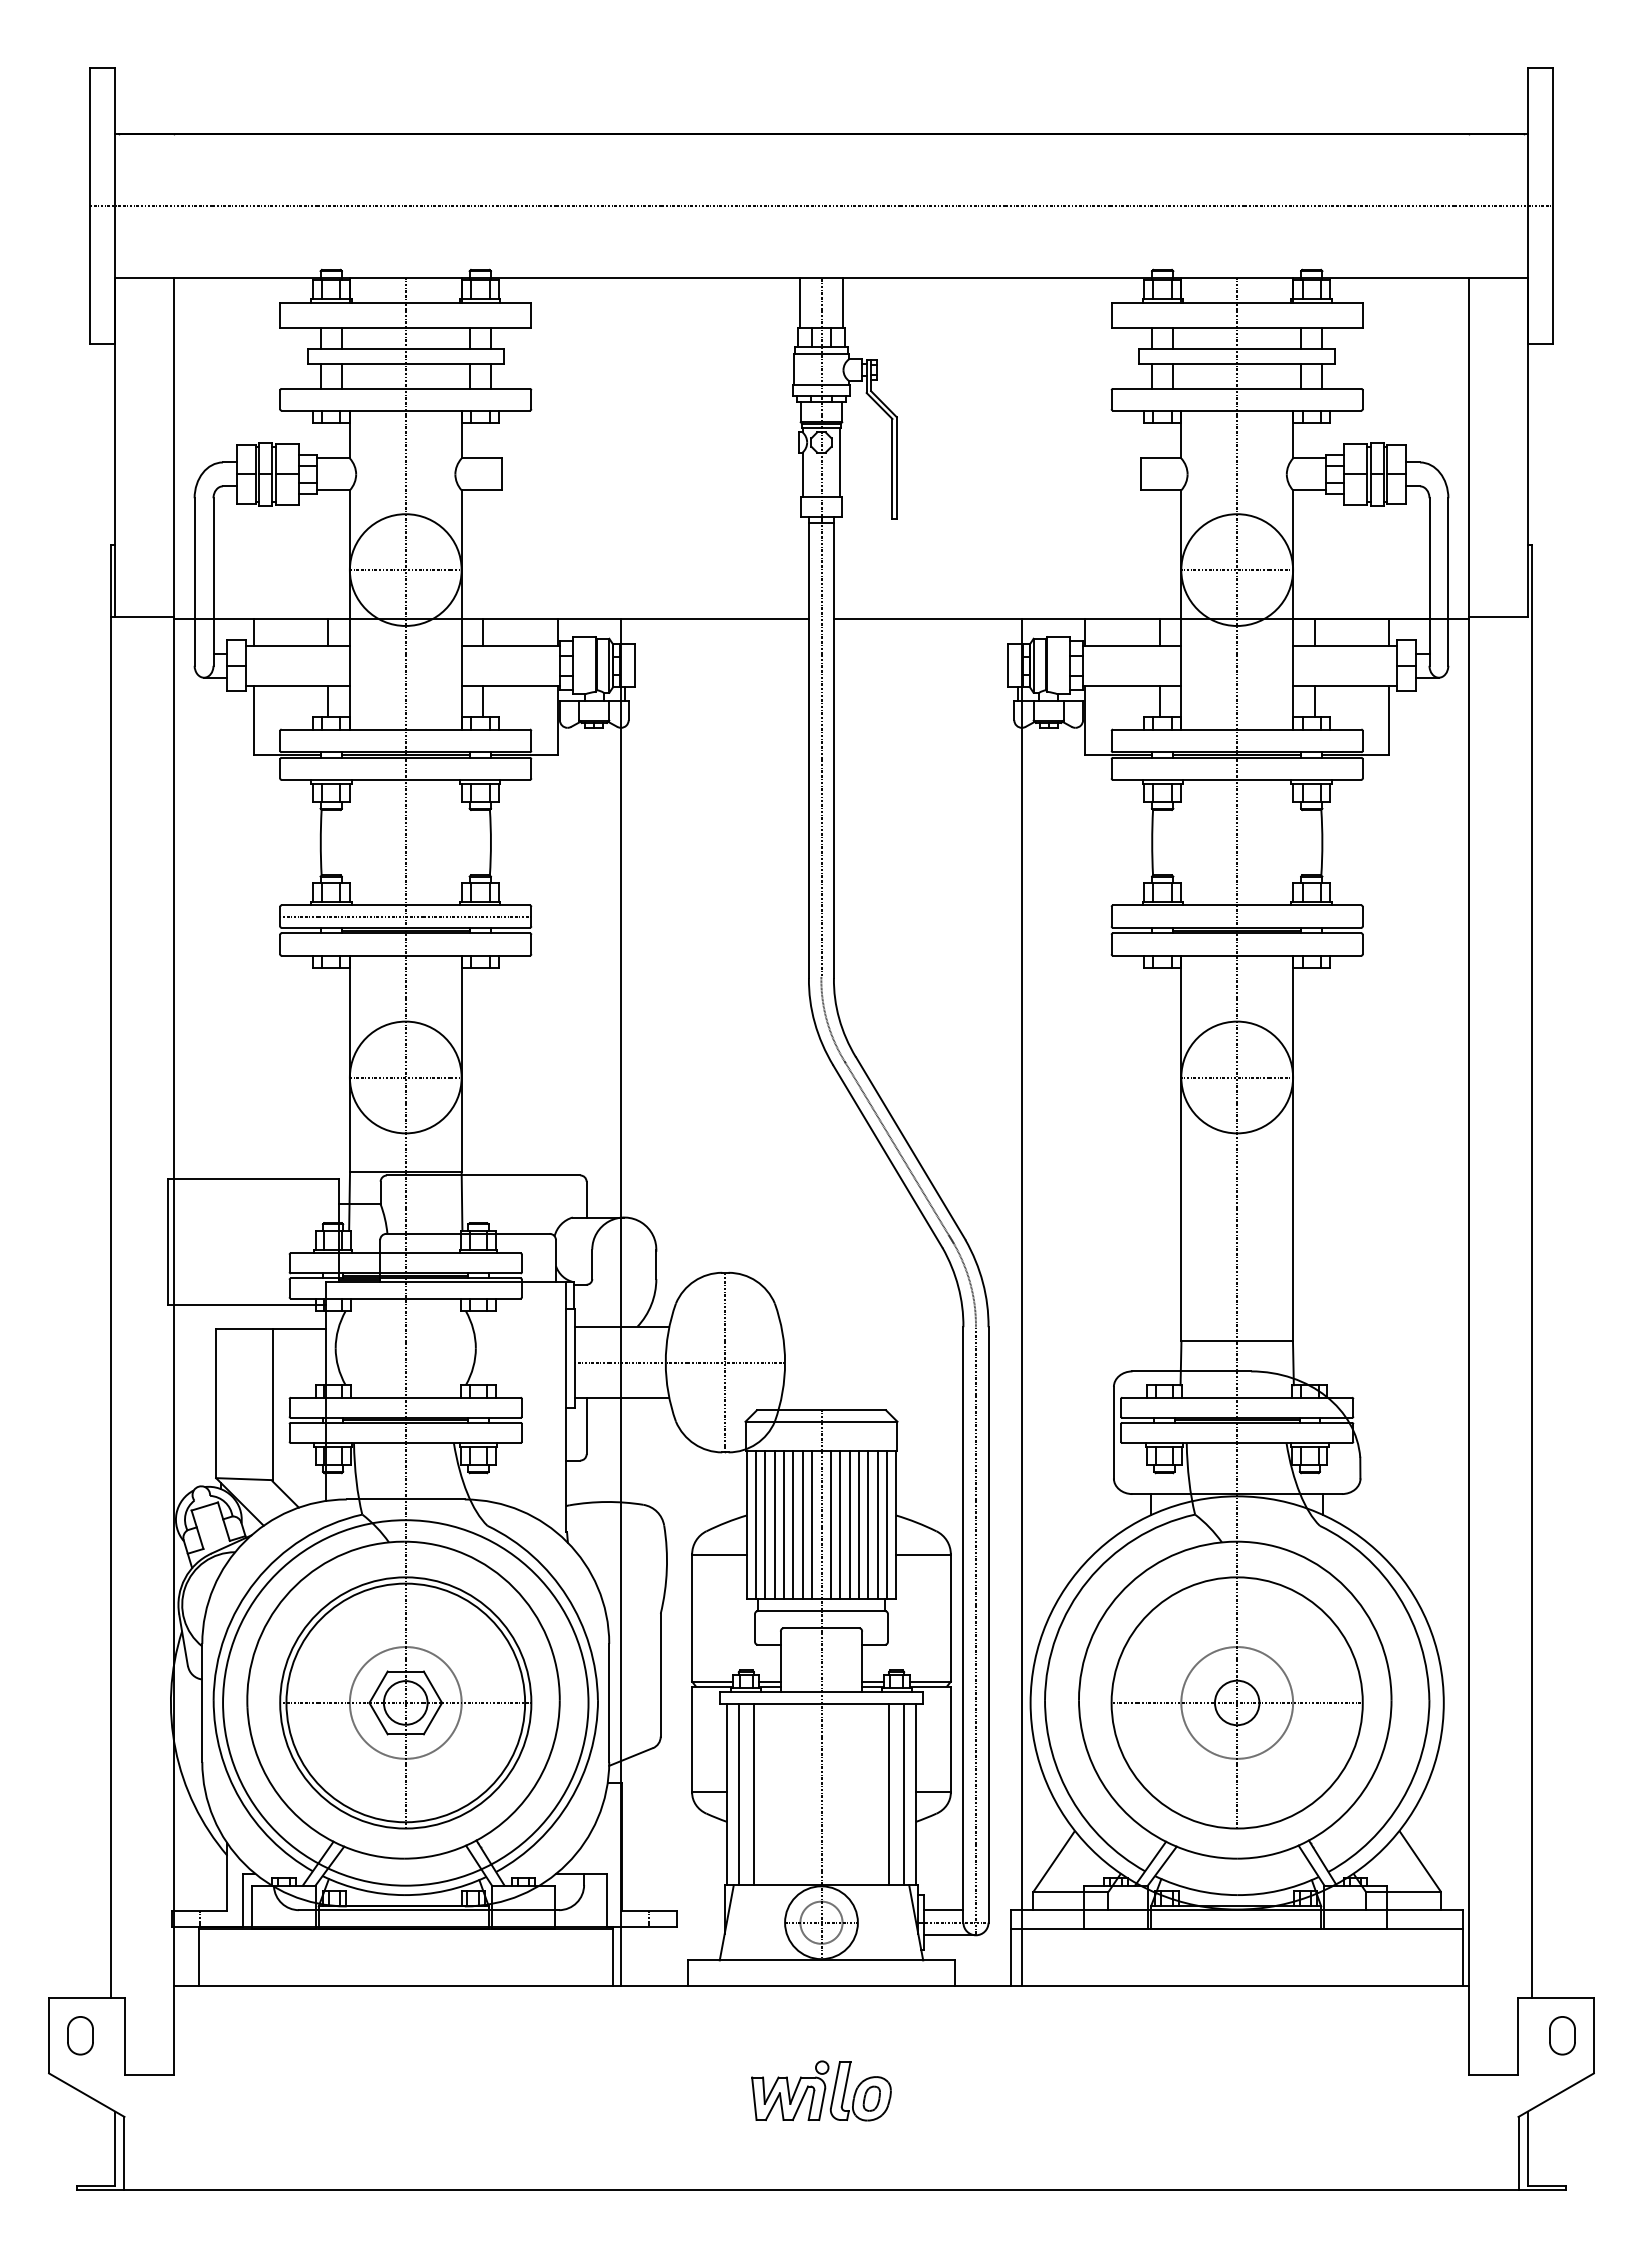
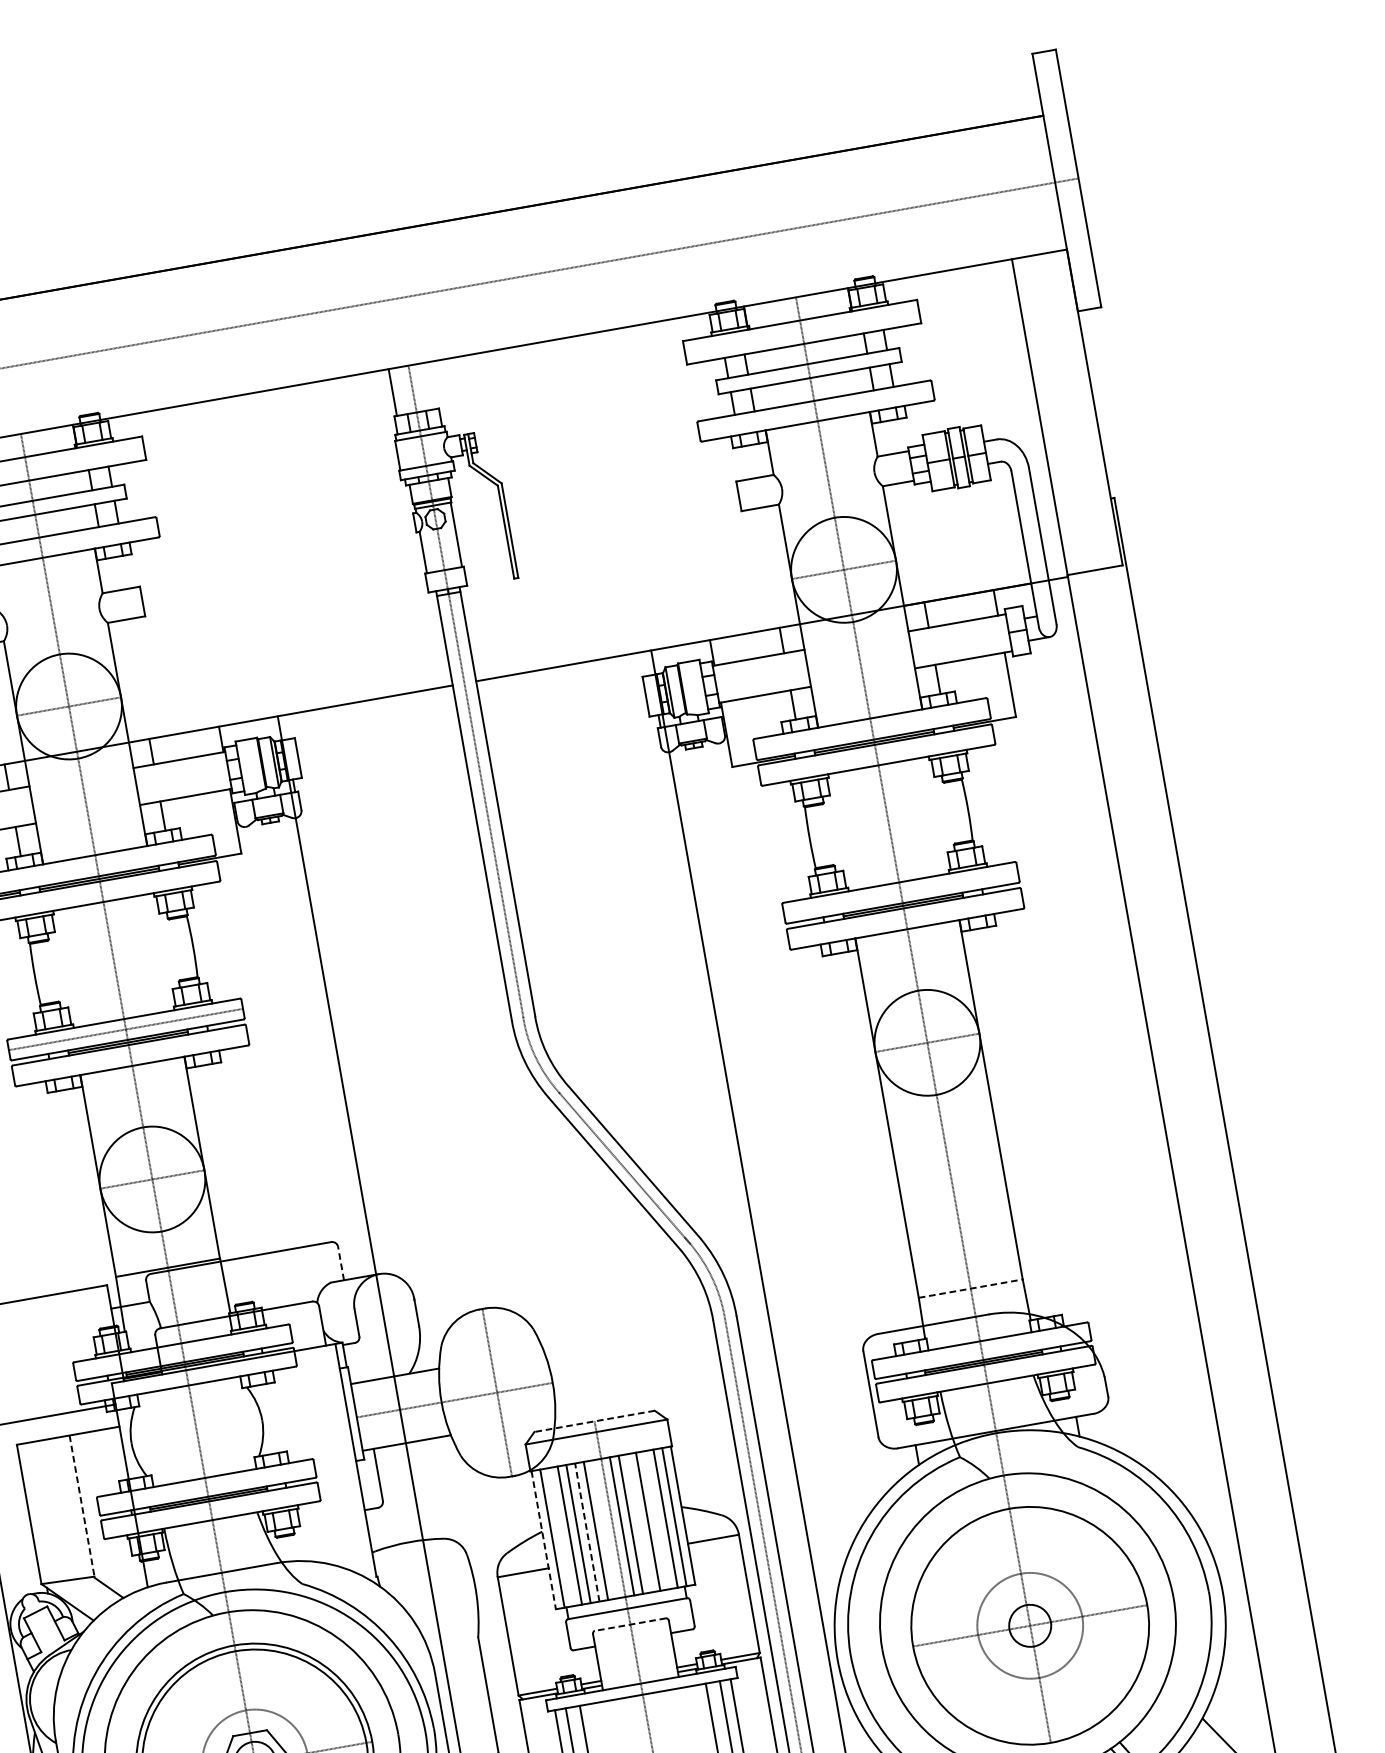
line: (842, 302) -> (432, 385), removed
line: (586, 1199) -> (340, 1263), solid -> dashed
line: (1237, 1341) -> (971, 1288), solid -> dashed
line: (272, 1405) -> (82, 1507), solid -> dashed
line: (821, 1410) -> (594, 1421), solid -> dashed
line: (765, 1524) -> (561, 1537), removed
line: (793, 1524) -> (587, 1532), solid -> dashed
line: (812, 1524) -> (605, 1529), removed
line: (849, 1524) -> (639, 1523), removed
line: (868, 1524) -> (657, 1520), removed
line: (746, 1525) -> (543, 1541), solid -> dashed
line: (821, 1628) -> (630, 1624), solid -> dashed

